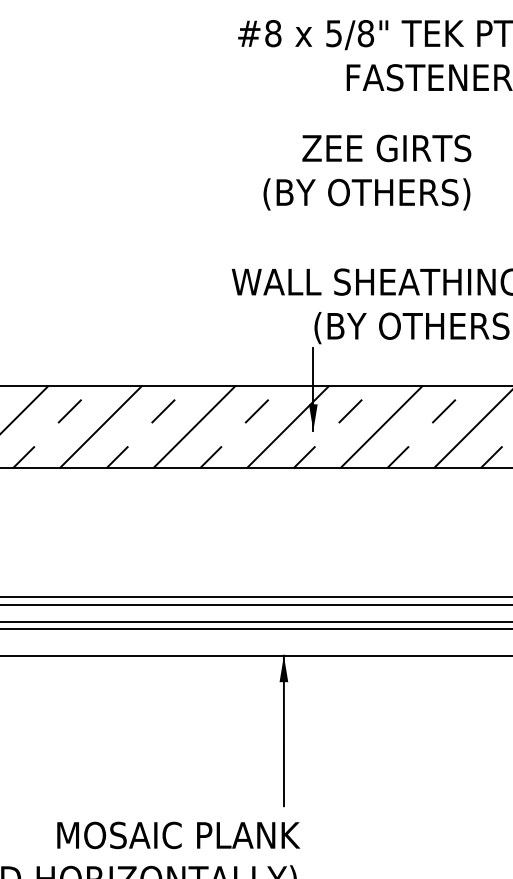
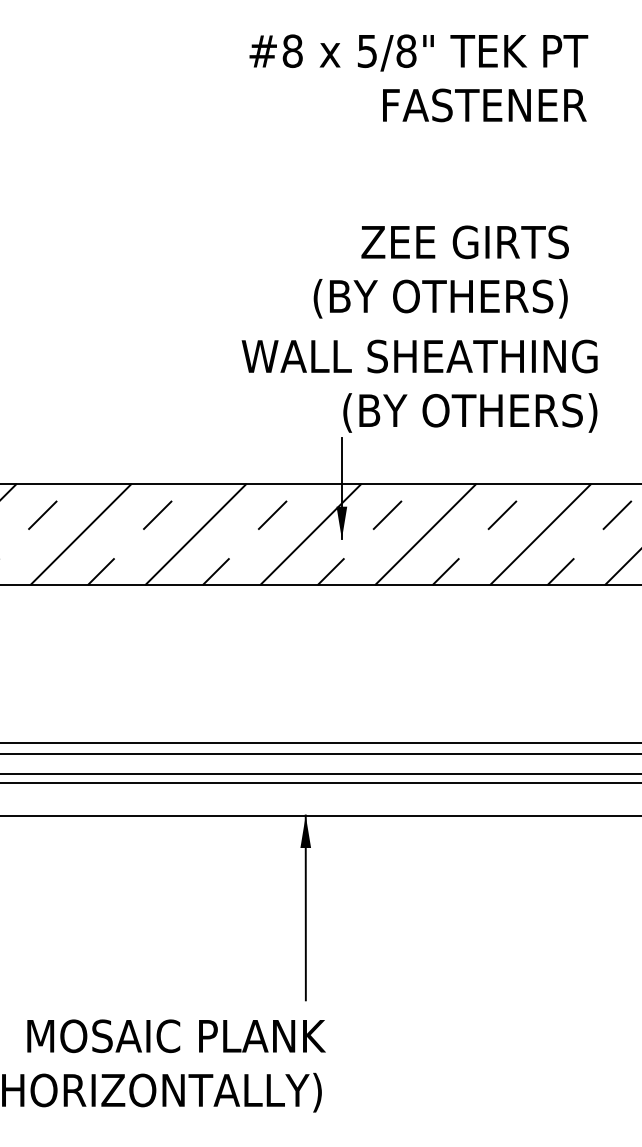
text: (366, 172) -> (440, 271), moved

